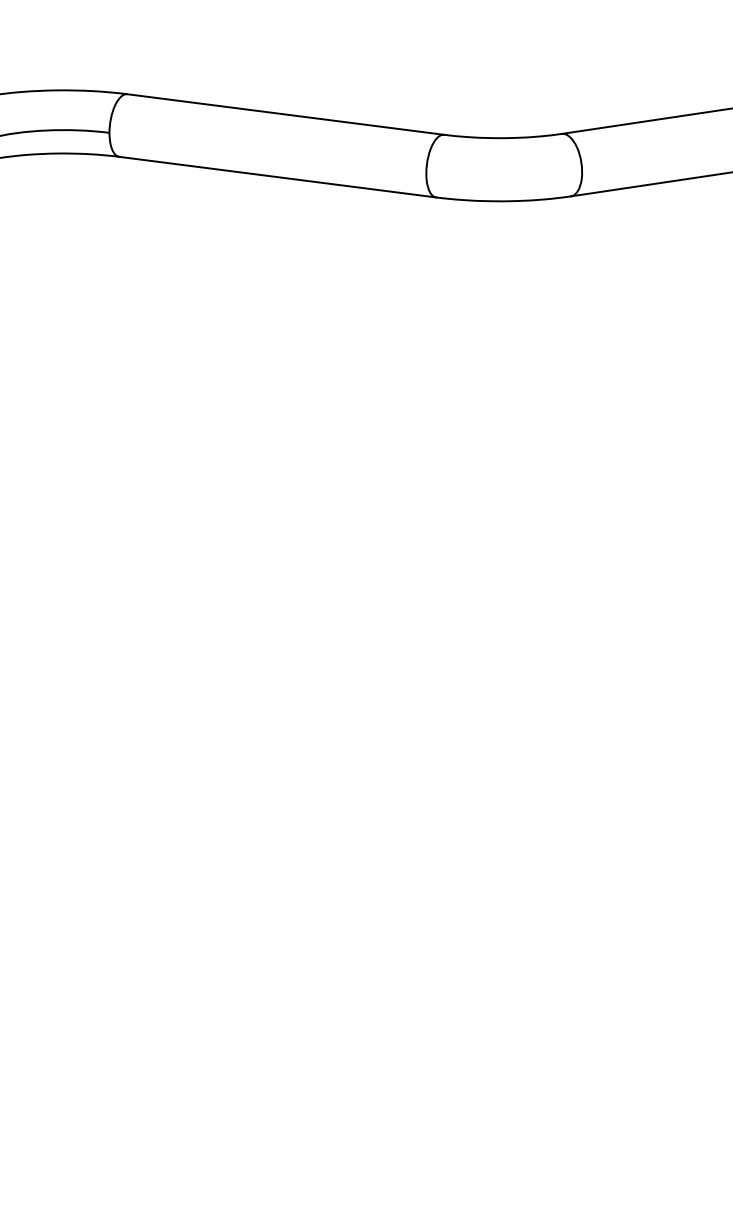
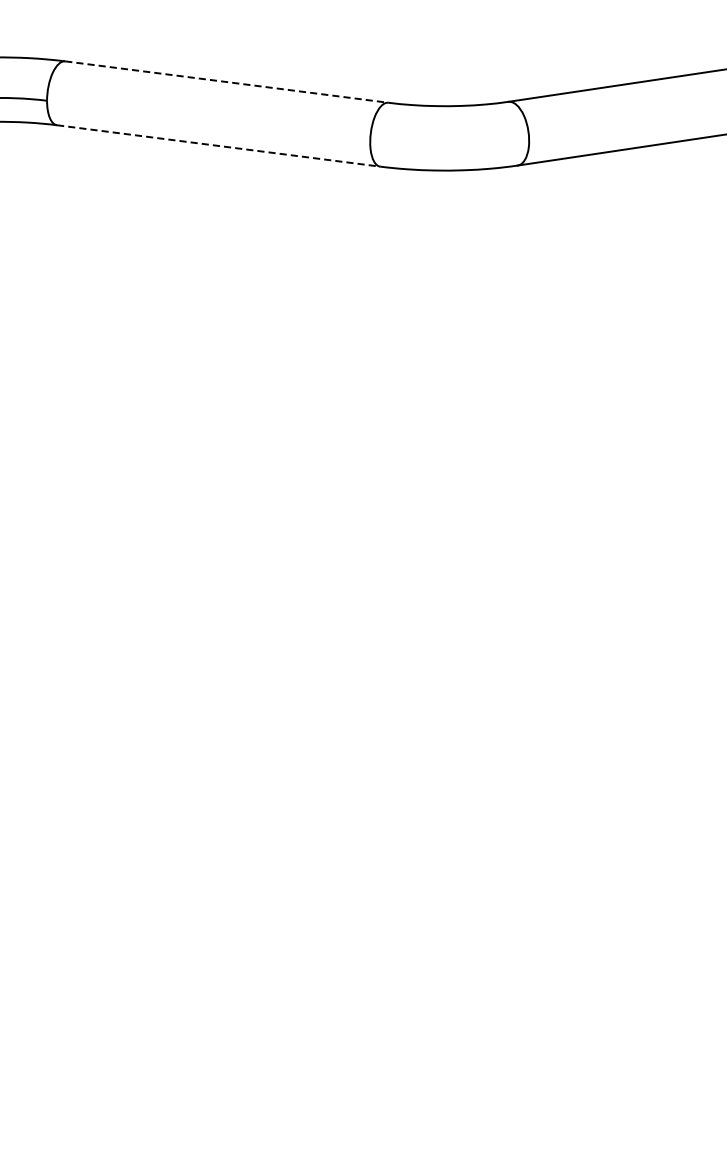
line: (285, 114) -> (226, 82), solid -> dashed
line: (277, 177) -> (218, 146), solid -> dashed

